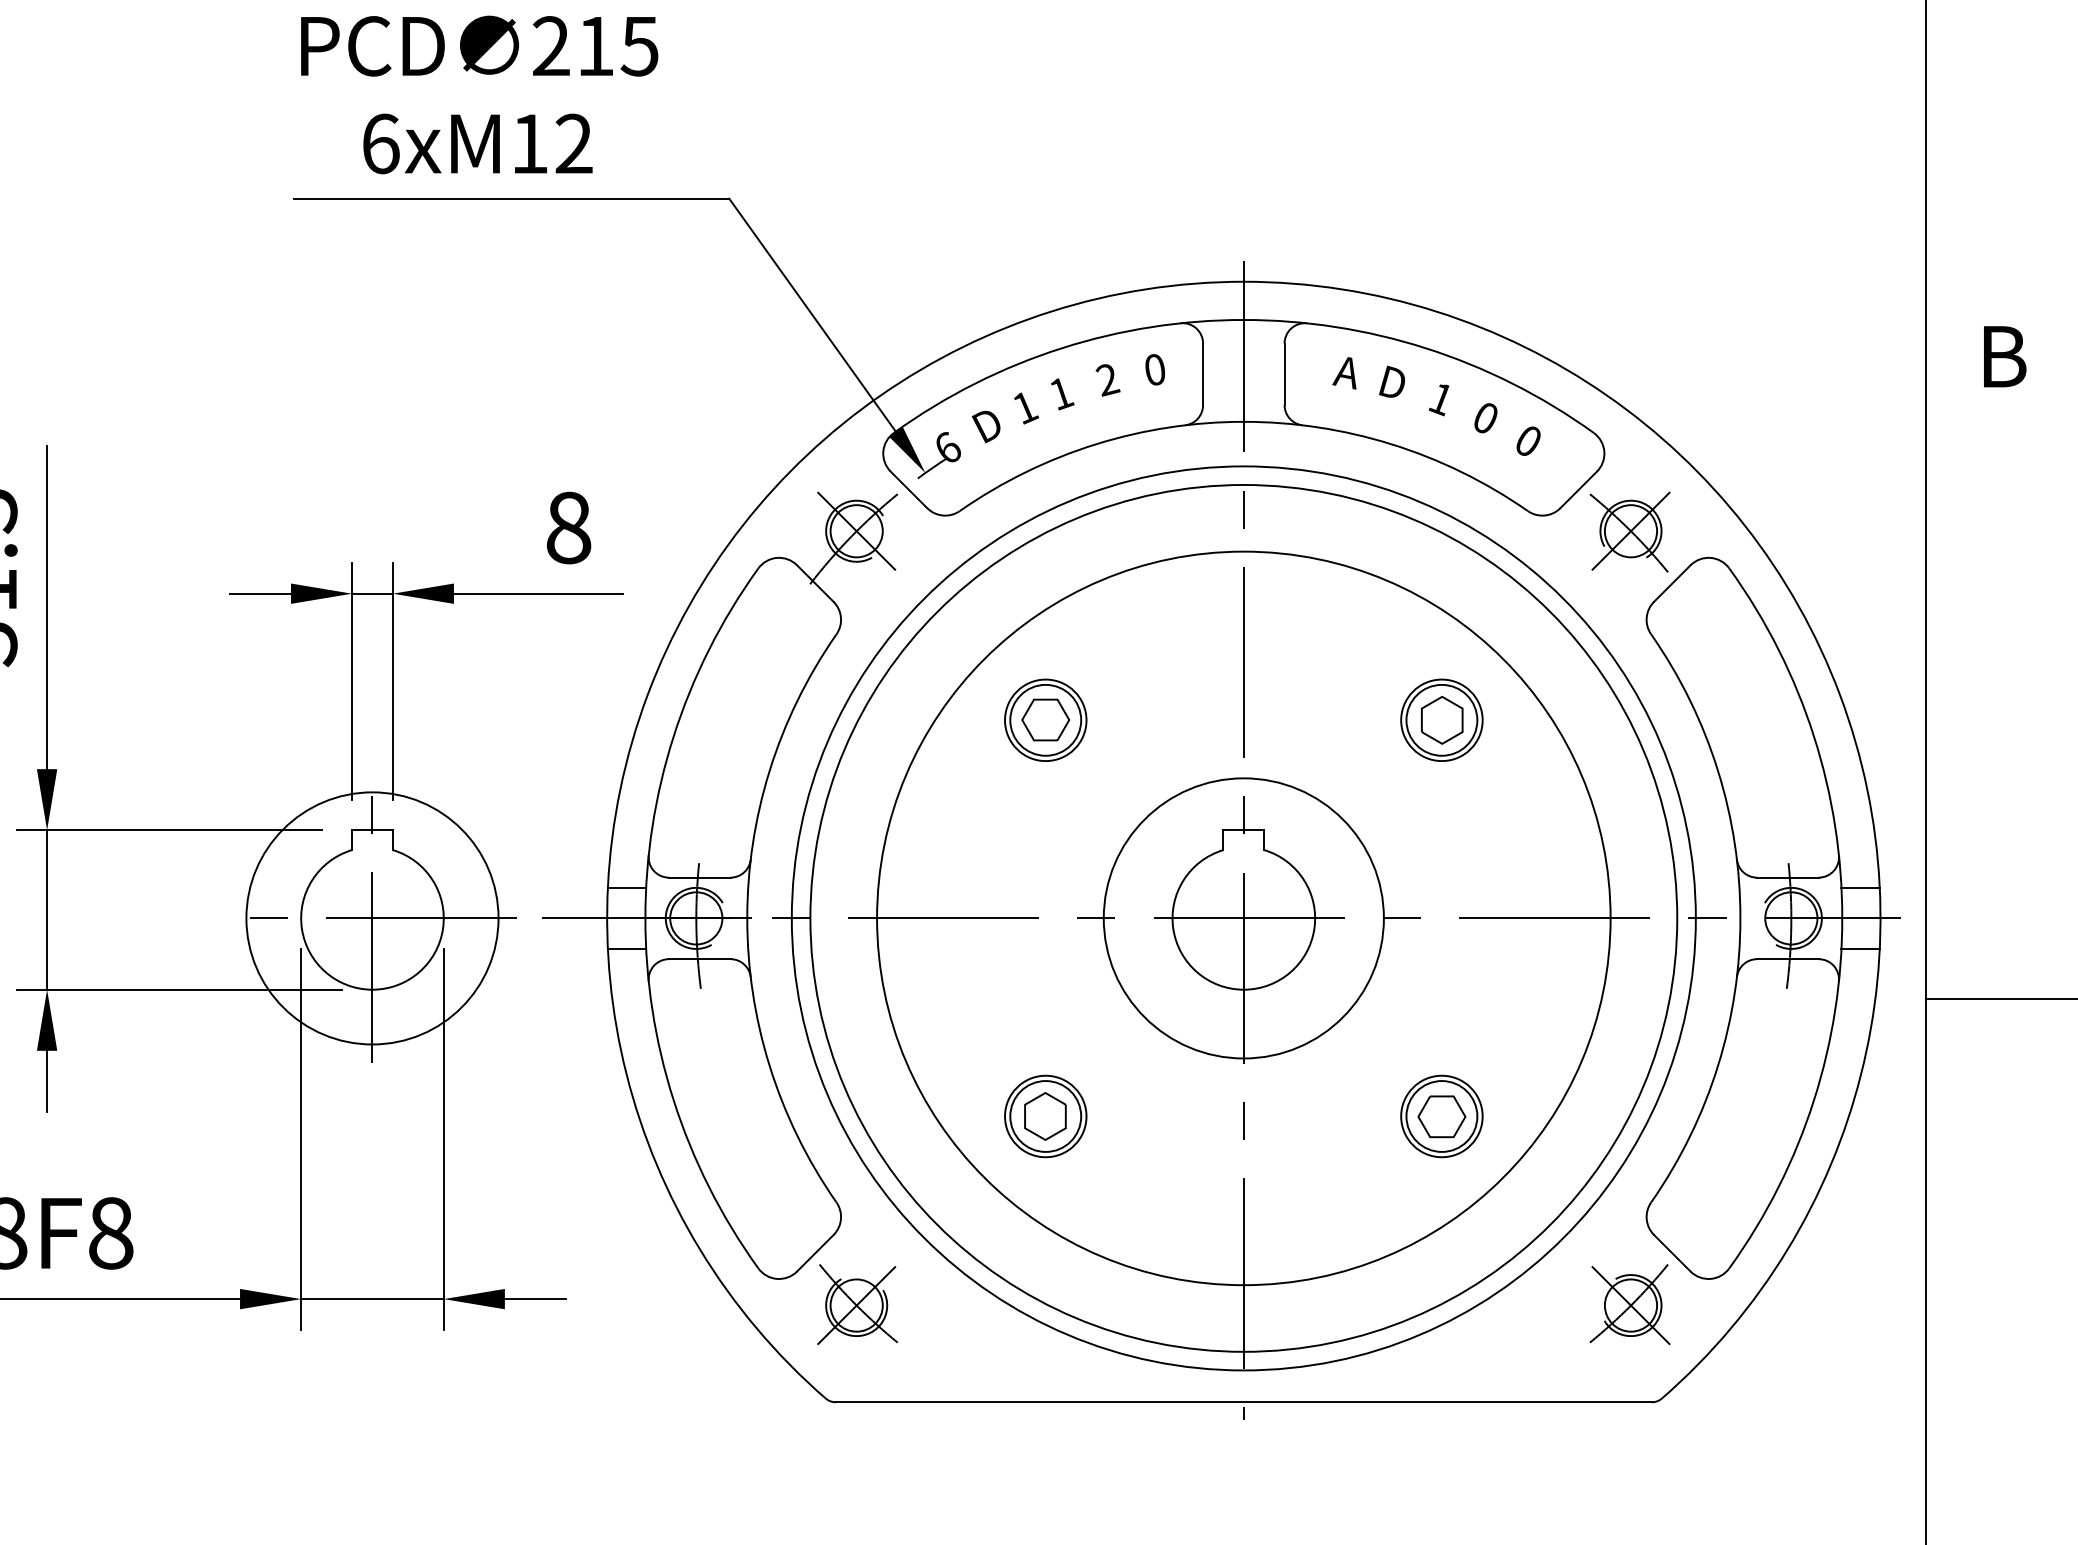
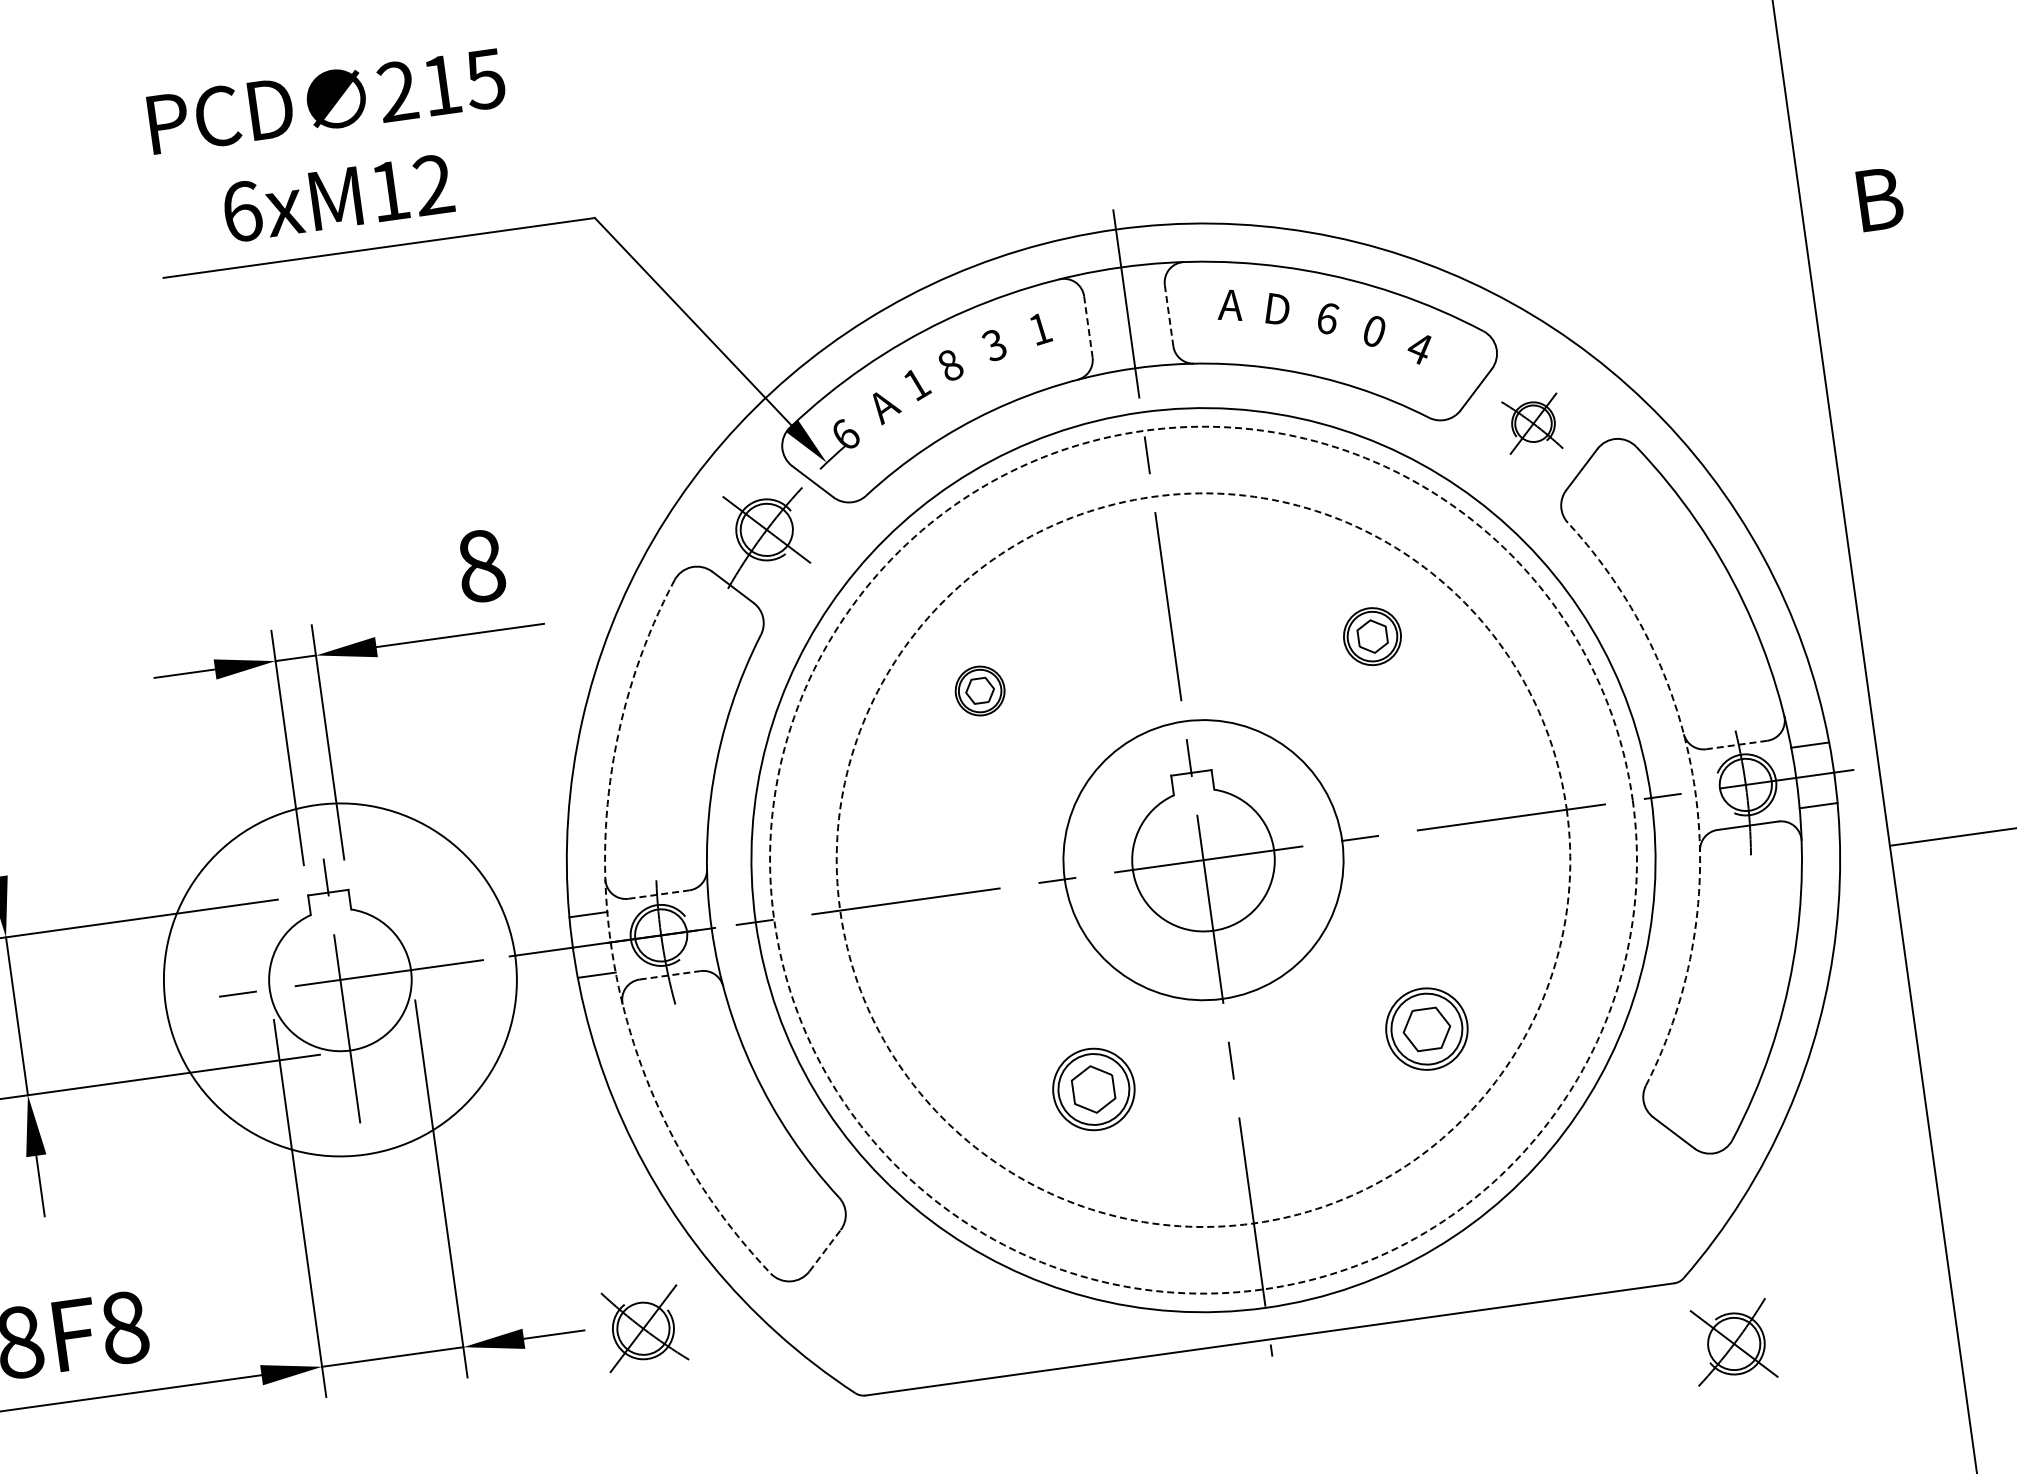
text: (1155, 369) -> (1040, 328), 0 -> 1
line: (1203, 374) -> (1088, 326), solid -> dashed
line: (1284, 374) -> (1169, 315), solid -> dashed
text: (1107, 380) -> (994, 346), 2 -> 3
text: (1062, 394) -> (951, 366), 1 -> 8
text: (1441, 400) -> (1328, 320), 1 -> 6
text: (988, 426) -> (882, 408), D -> A
text: (1528, 441) -> (1419, 348), 0 -> 4
part: (1629, 531) -> (1532, 423), size x0.7
part: (1045, 719) -> (979, 690), size x0.6
part: (1441, 719) -> (1371, 635), size x0.7
line: (699, 877) -> (658, 894), solid -> dashed
line: (1787, 877) -> (1736, 744), solid -> dashed
circle: (1243, 917) -> (1203, 859), solid -> dashed
circle: (372, 918) -> (340, 980), size x1.4
arc: (645, 918) -> (610, 942), solid -> dashed
circle: (1243, 918) -> (1203, 860), solid -> dashed
arc: (1740, 918) -> (1695, 791), solid -> dashed
line: (699, 959) -> (669, 975), solid -> dashed
part: (1045, 1116) -> (1093, 1089), moved
line: (815, 1253) -> (825, 1250), solid -> dashed
part: (857, 1304) -> (644, 1327), moved
part: (1629, 1304) -> (1732, 1343), moved

